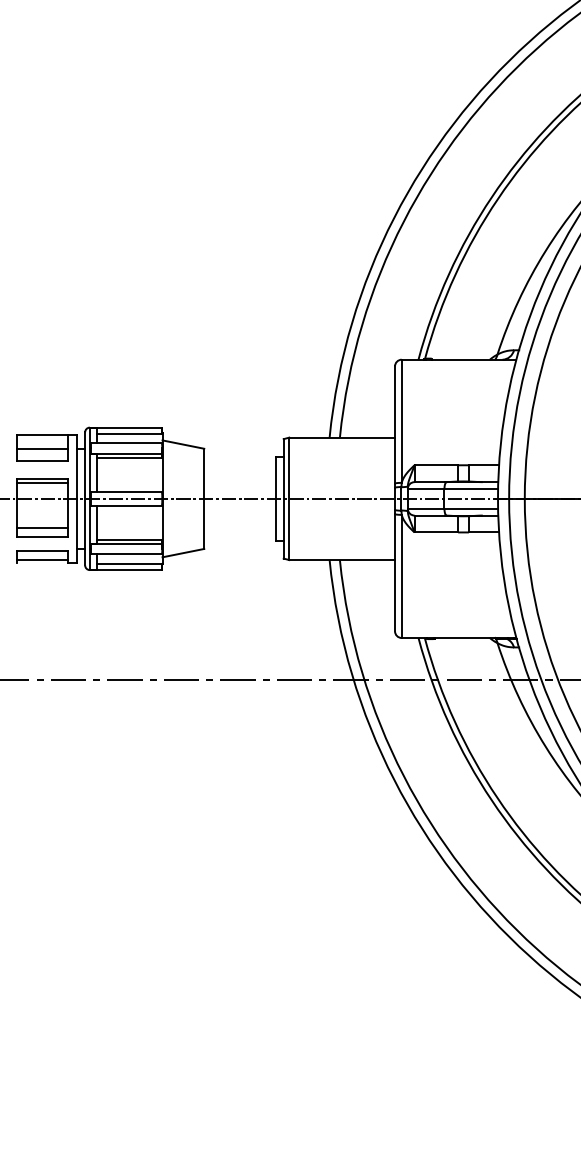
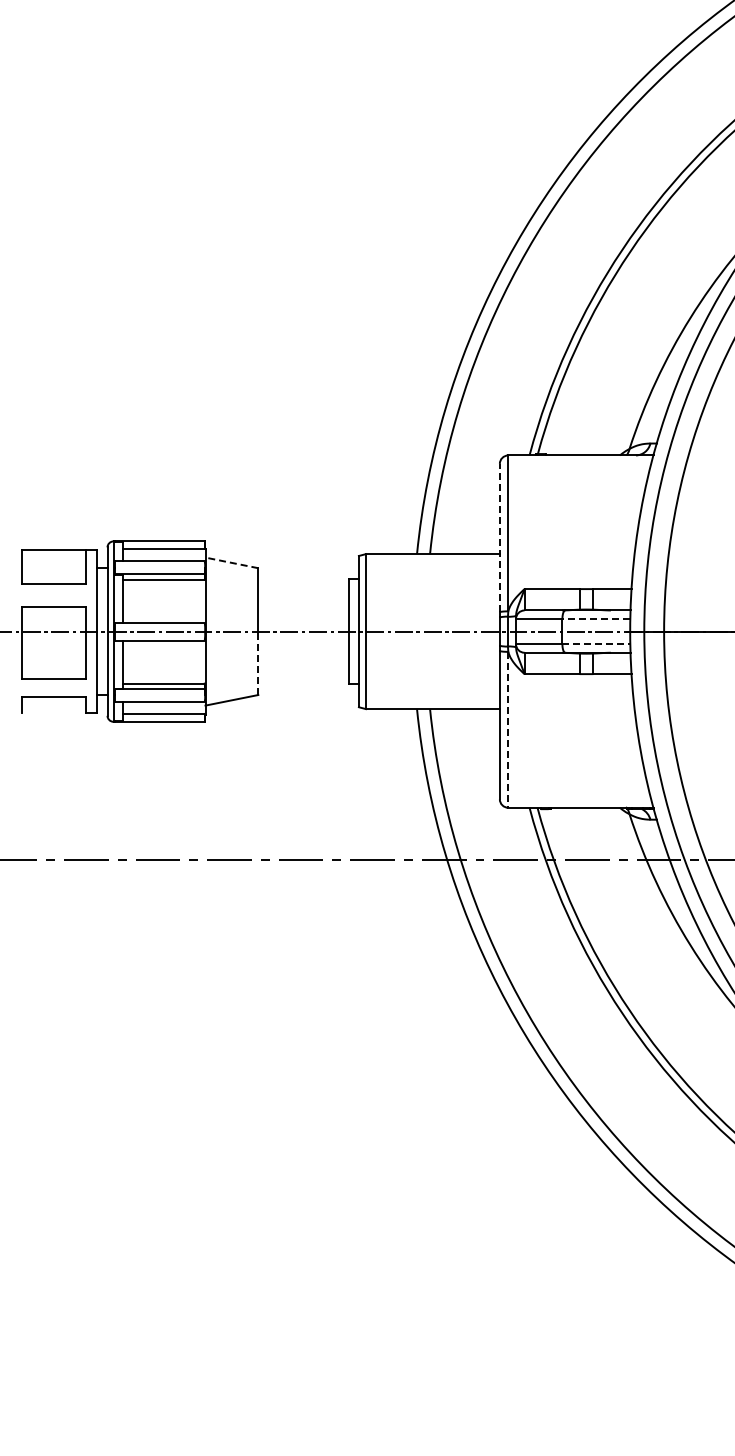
line: (394, 424) -> (499, 537), solid -> dashed
line: (183, 444) -> (231, 562), solid -> dashed
line: (42, 449) -> (53, 568), removed
line: (42, 483) -> (53, 612), removed
line: (471, 488) -> (596, 618), solid -> dashed
line: (471, 509) -> (596, 644), solid -> dashed
line: (204, 524) -> (258, 663), solid -> dashed
line: (42, 528) -> (53, 668), removed
line: (42, 559) -> (53, 708), removed
line: (401, 576) -> (508, 729), solid -> dashed

